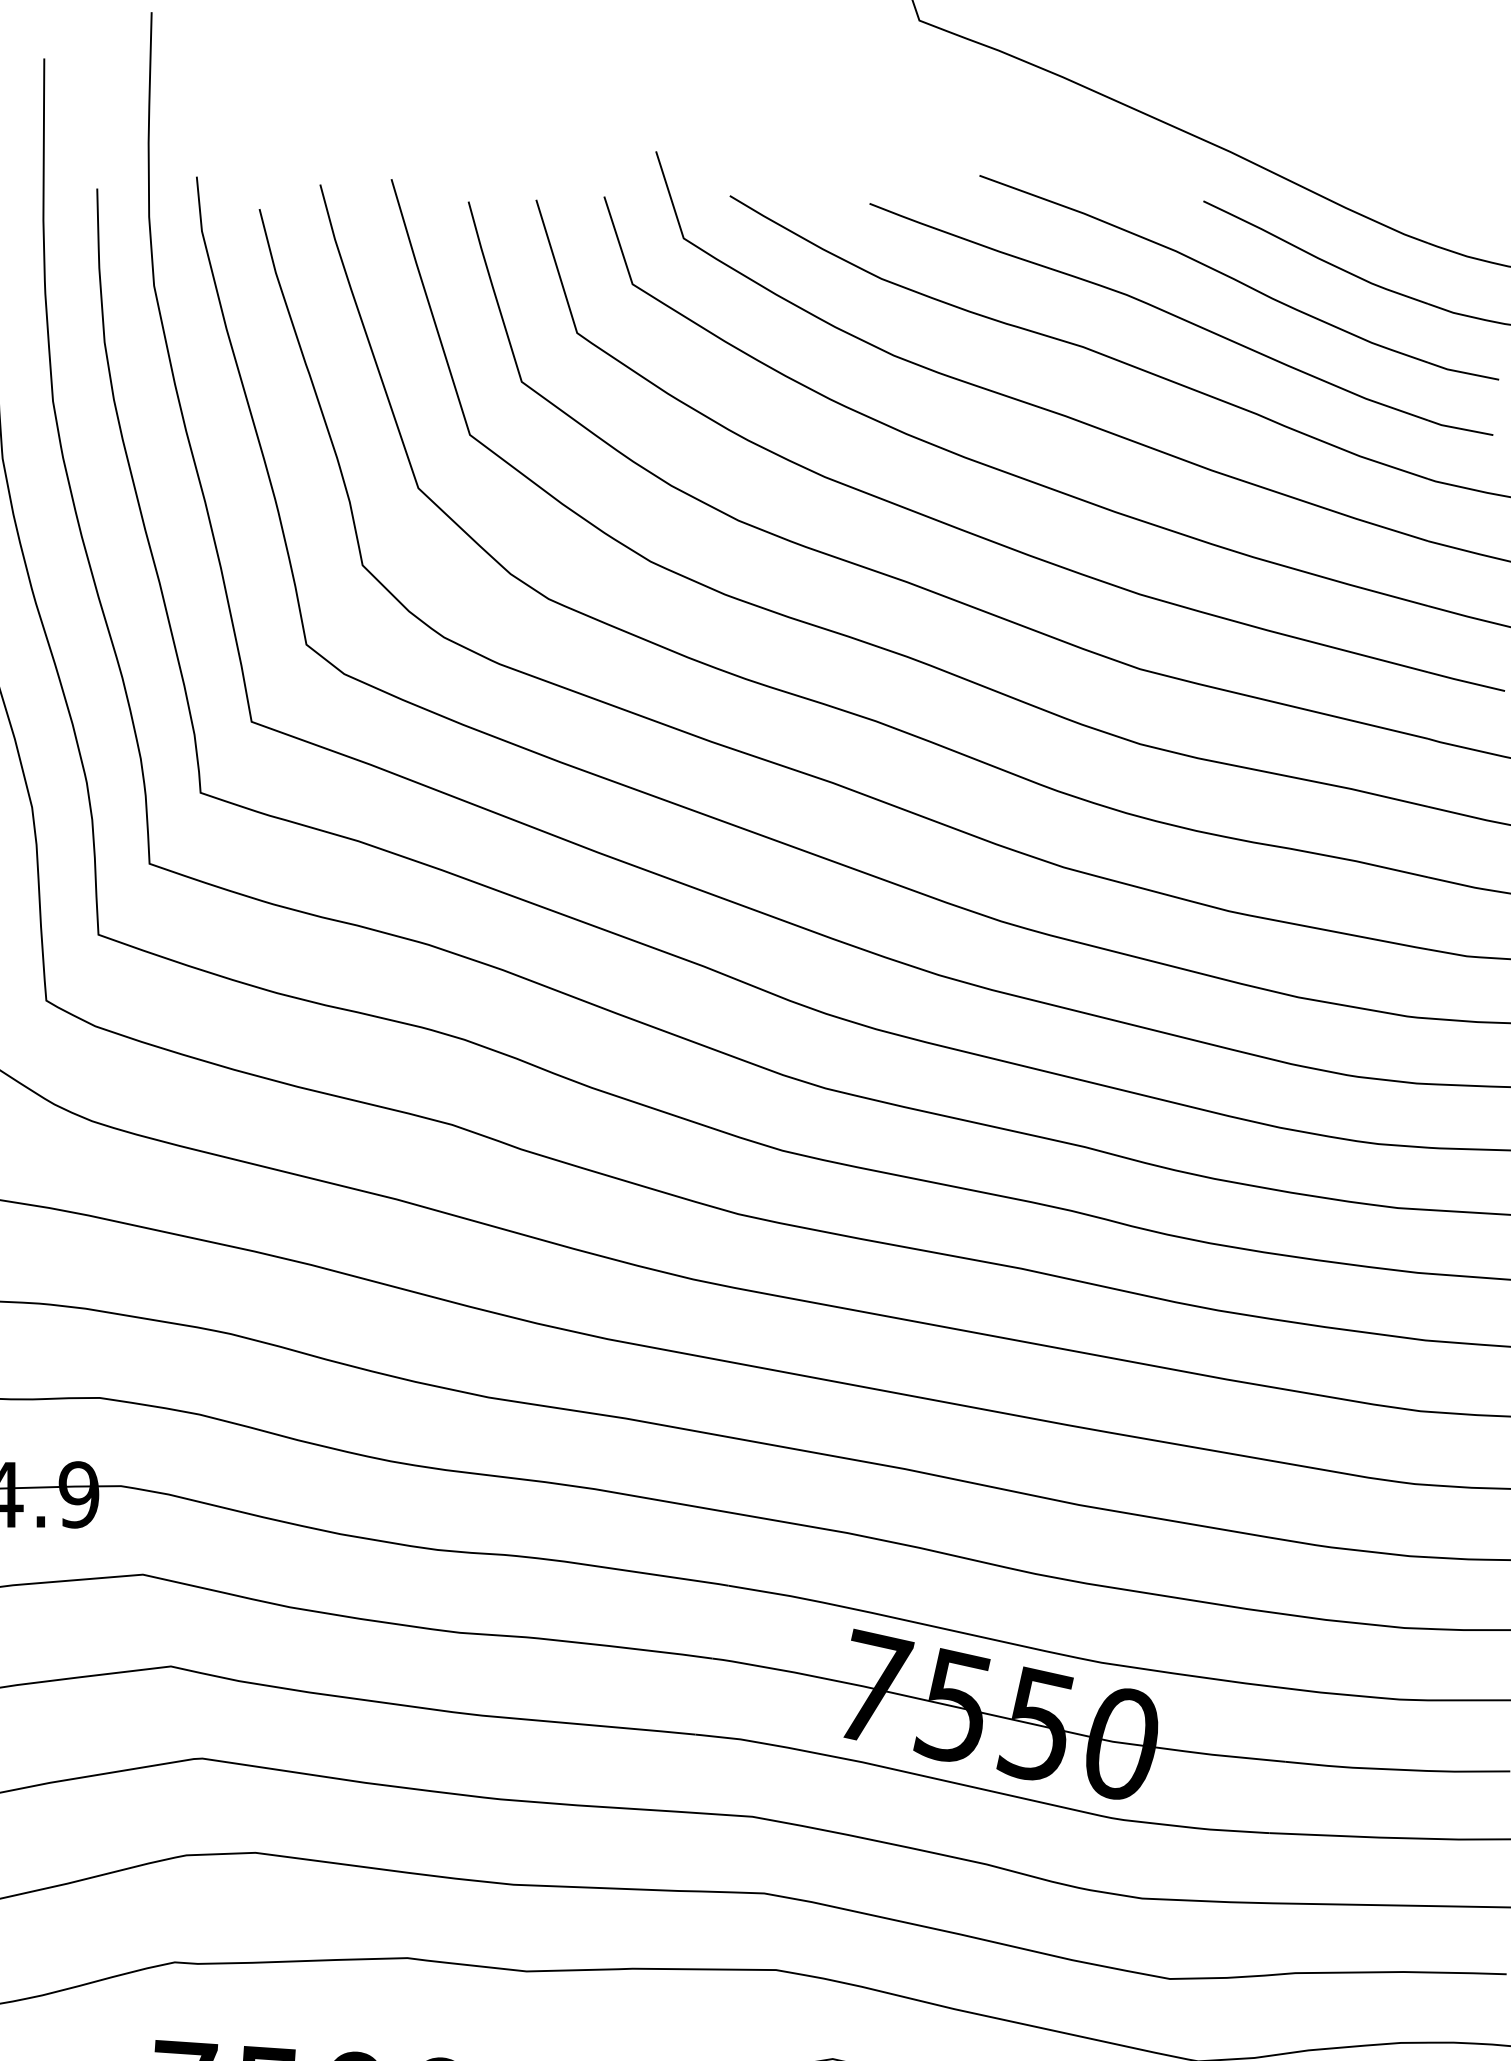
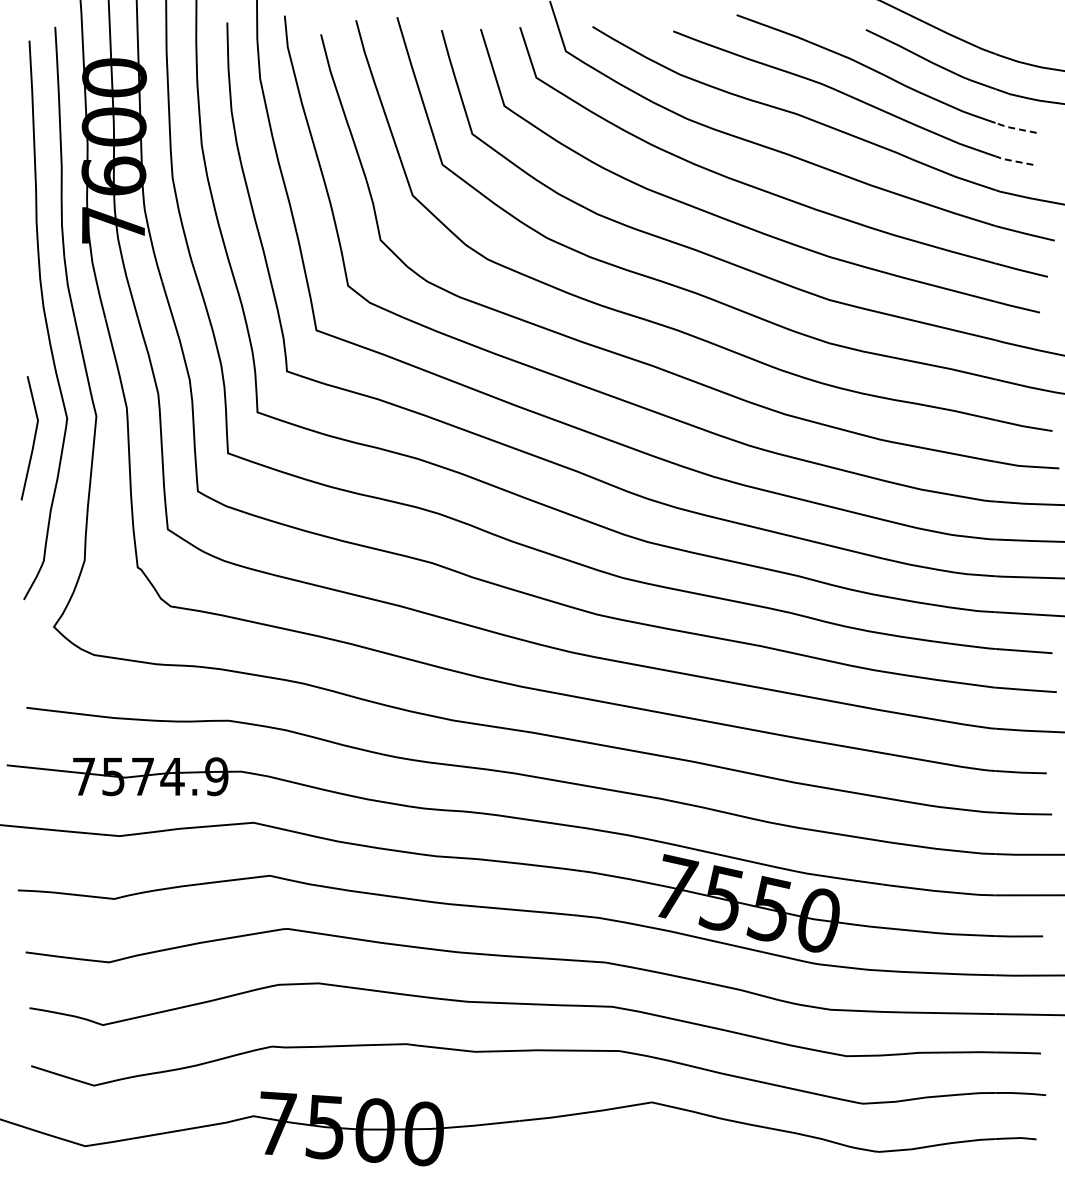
line: (1462, 372) -> (1015, 128), solid -> dashed
line: (1458, 427) -> (1013, 160), solid -> dashed

